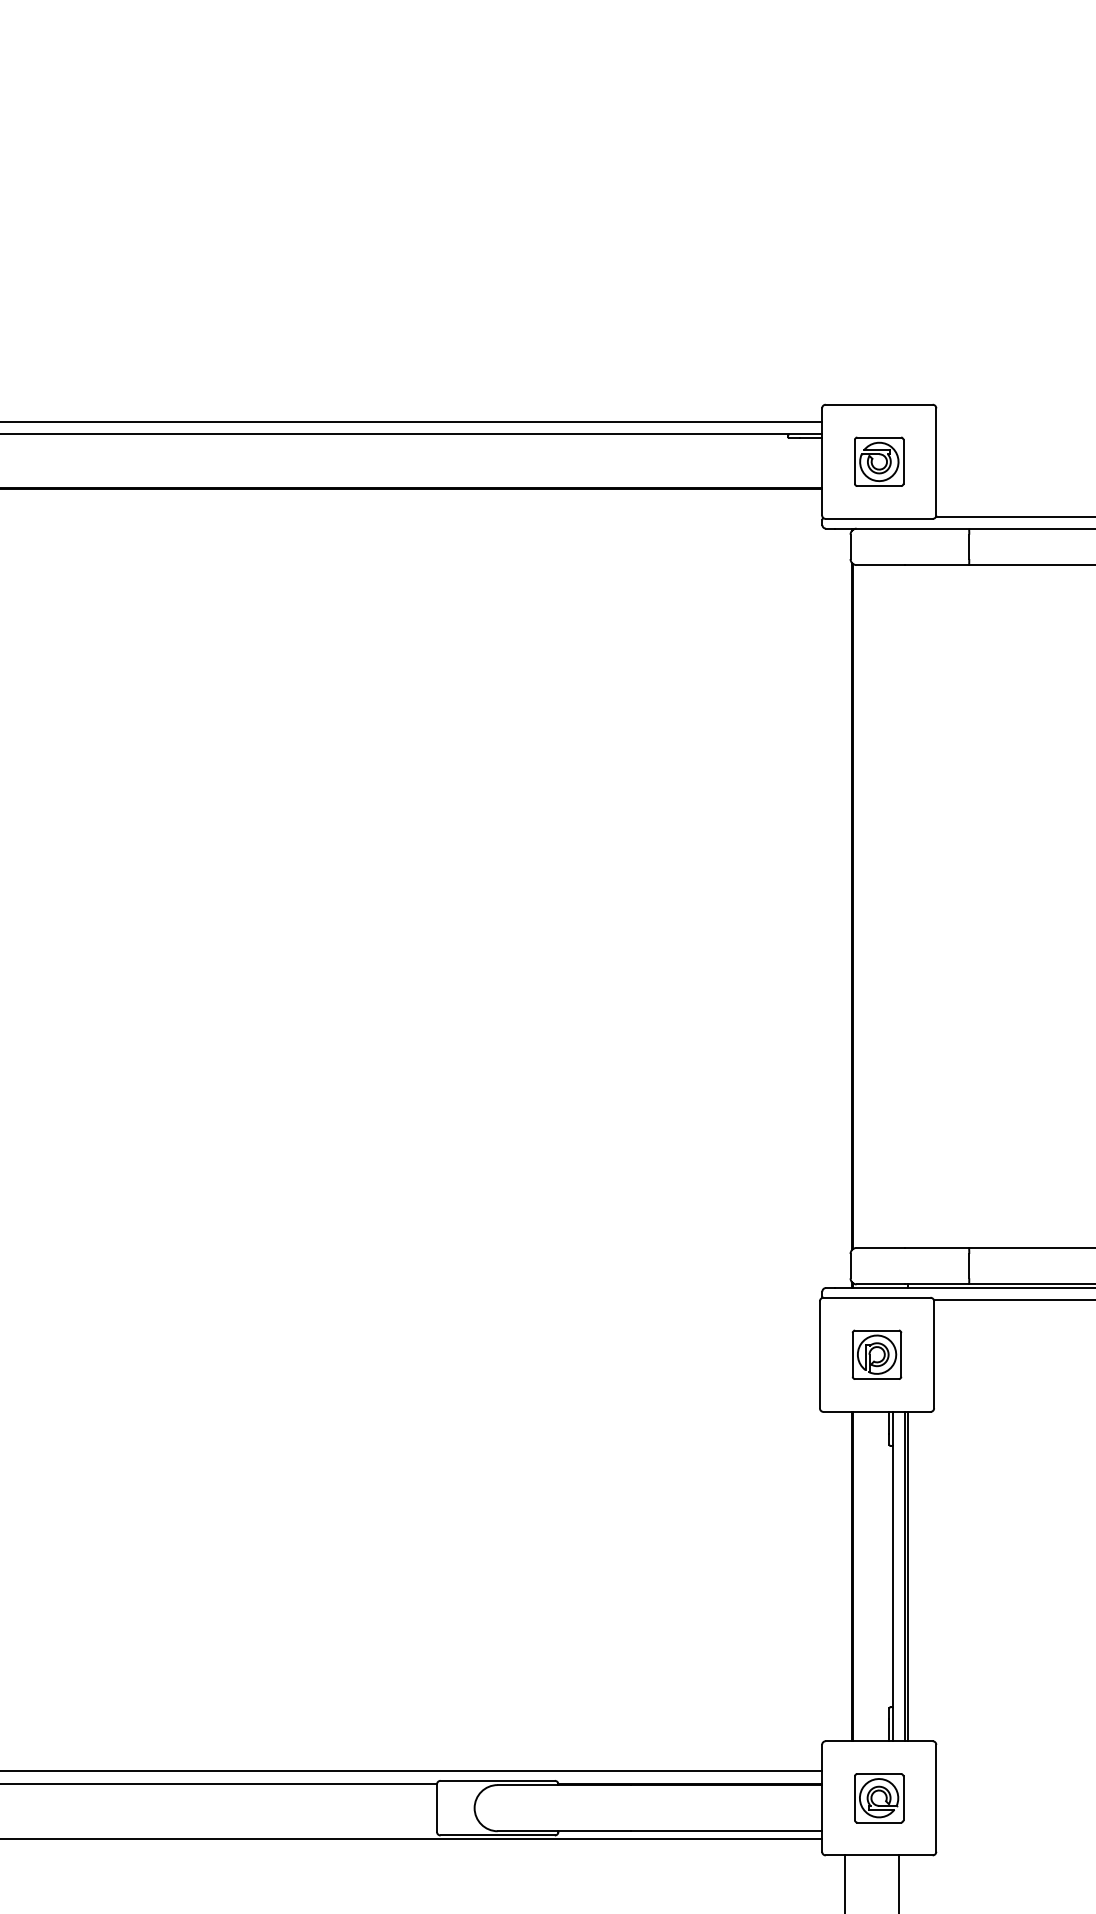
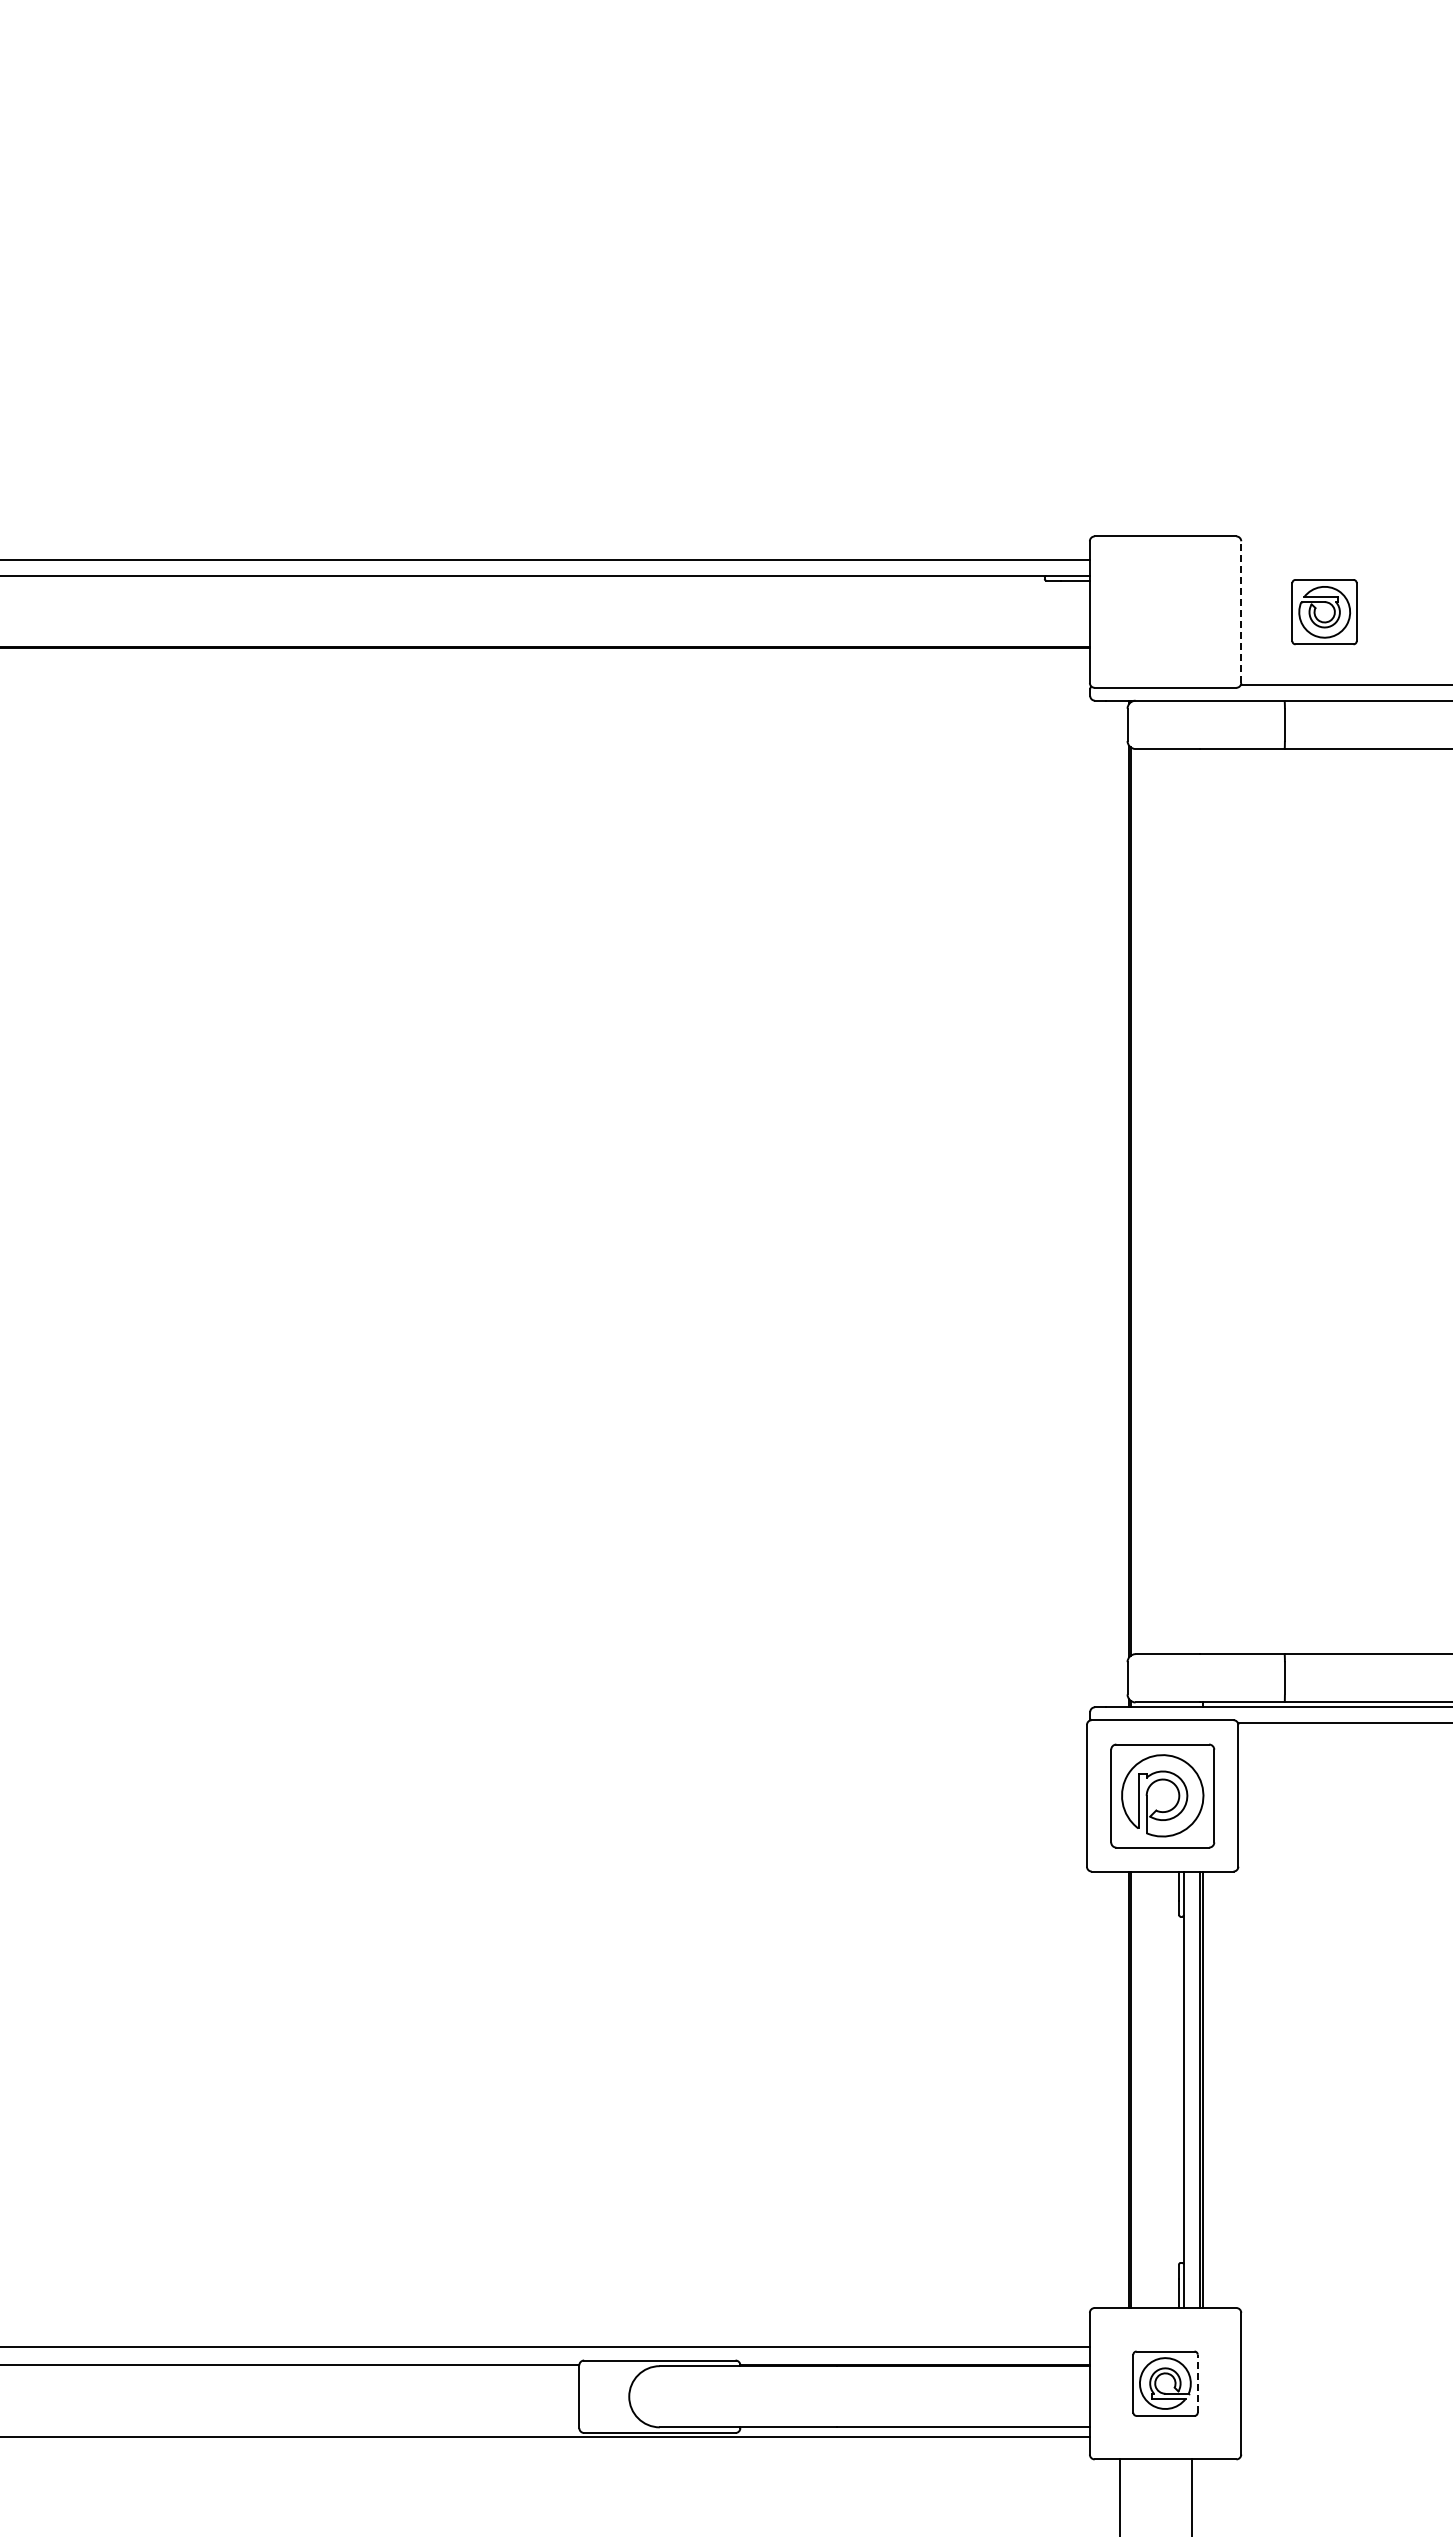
part: (879, 462) -> (1324, 612), moved
line: (936, 462) -> (1241, 612), solid -> dashed
part: (876, 1354) -> (1162, 1795), size x1.6
line: (903, 1798) -> (1197, 2383), solid -> dashed

